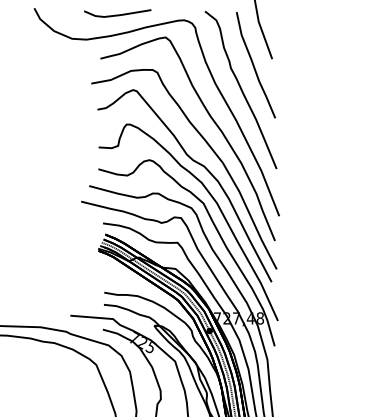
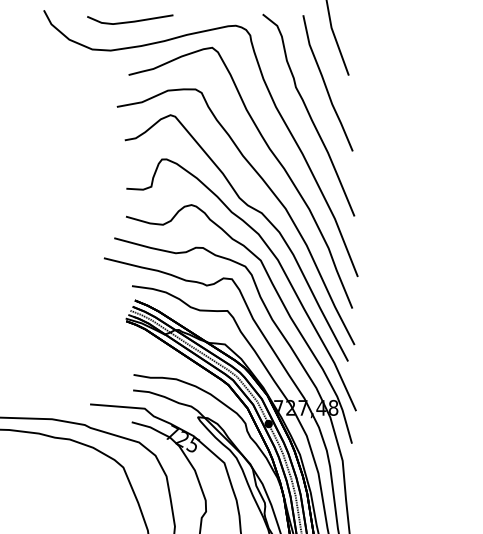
line: (117, 14) -> (129, 20), moved

